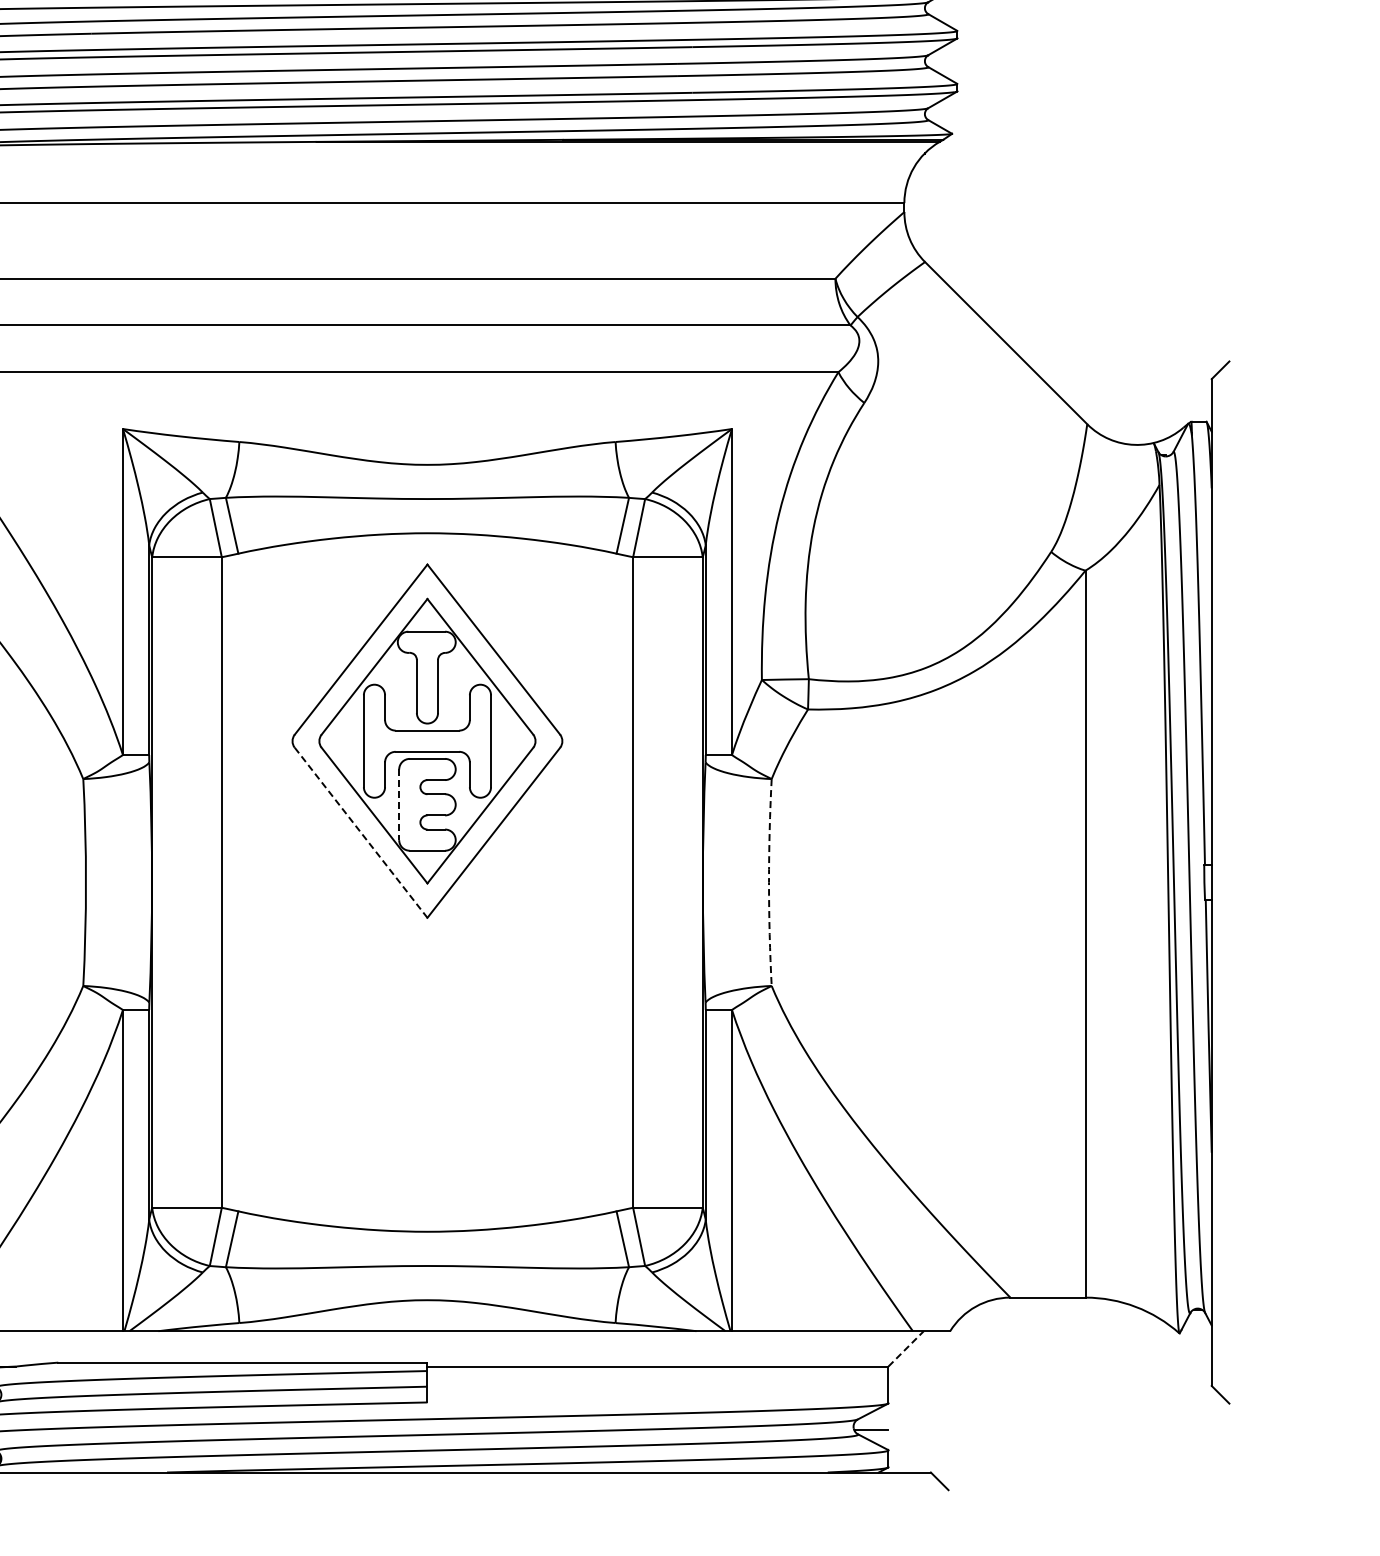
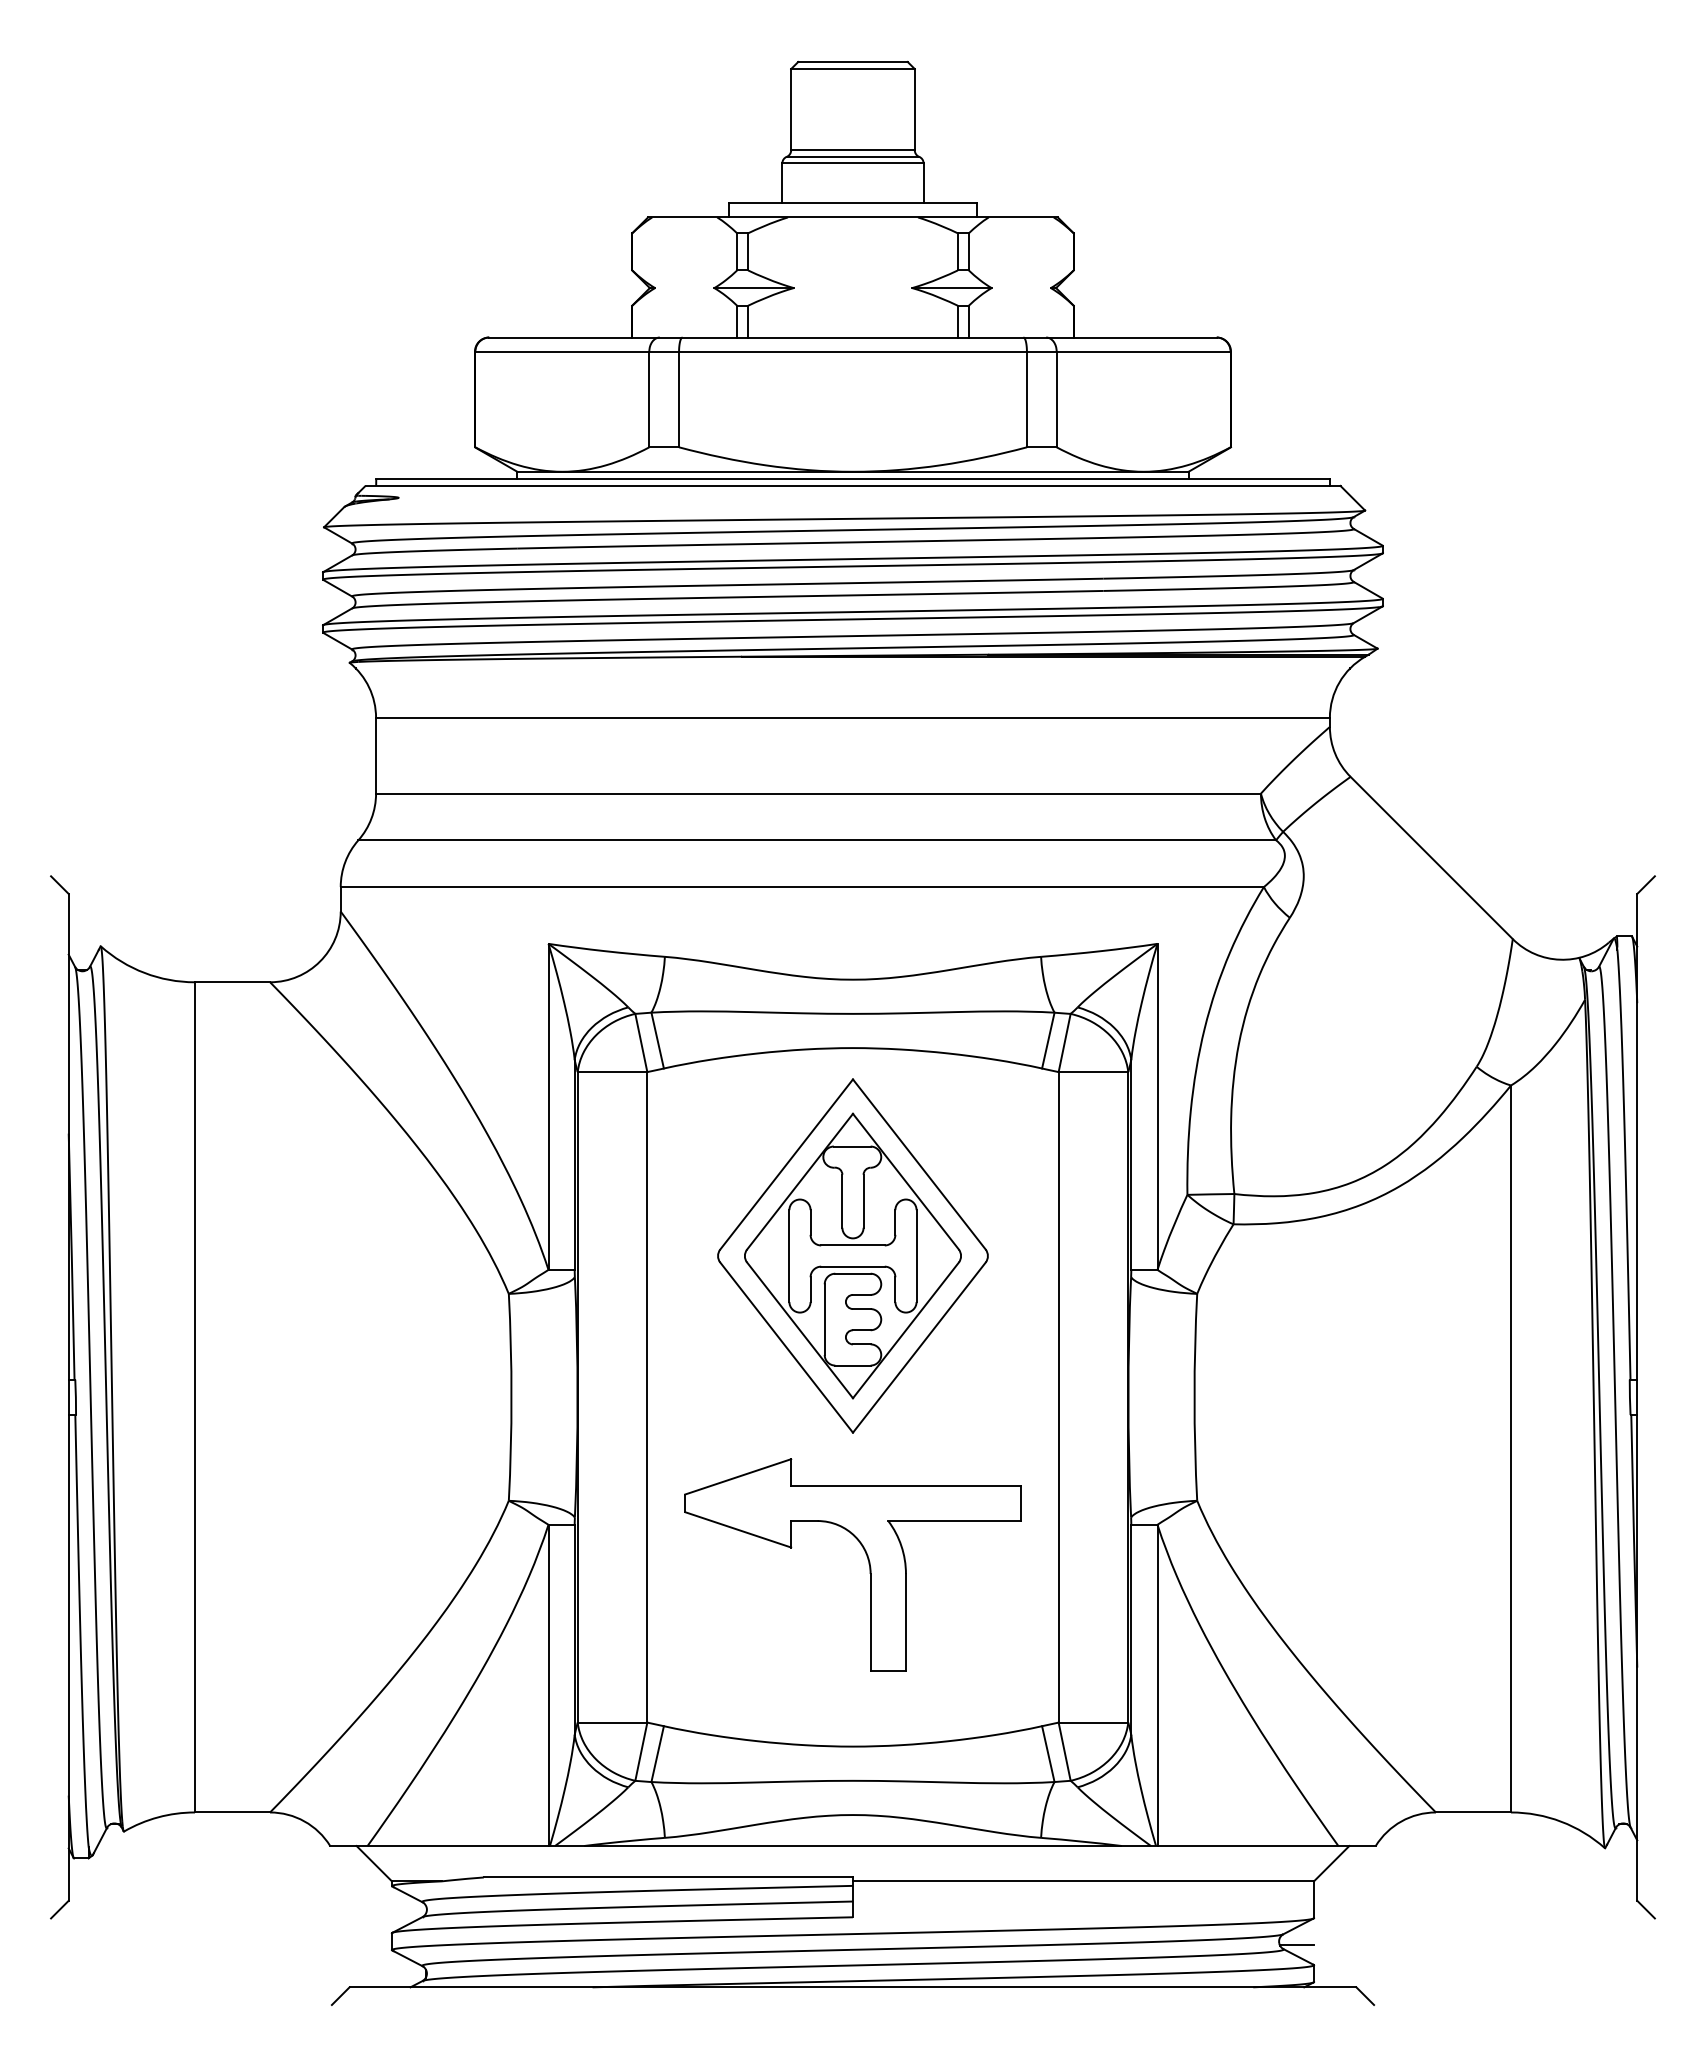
line: (398, 805) -> (824, 1320), dashed -> solid
line: (360, 832) -> (786, 1347), dashed -> solid
arc: (768, 882) -> (1194, 1397), dashed -> solid
part: (441, 1044) -> (867, 1559), added
line: (905, 1348) -> (1331, 1863), dashed -> solid

